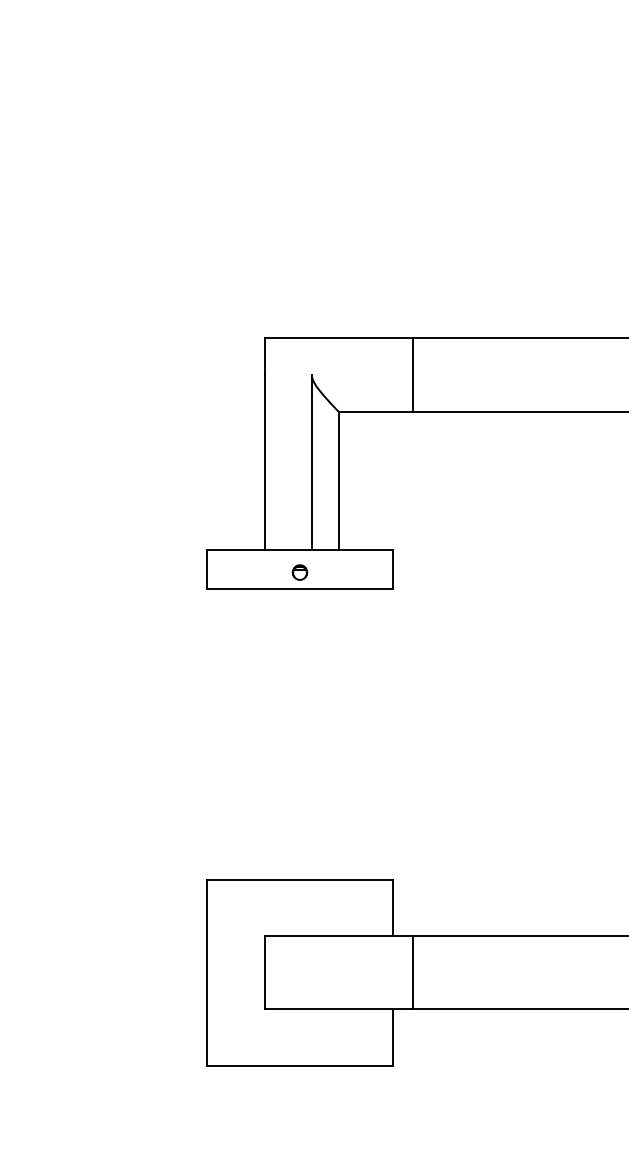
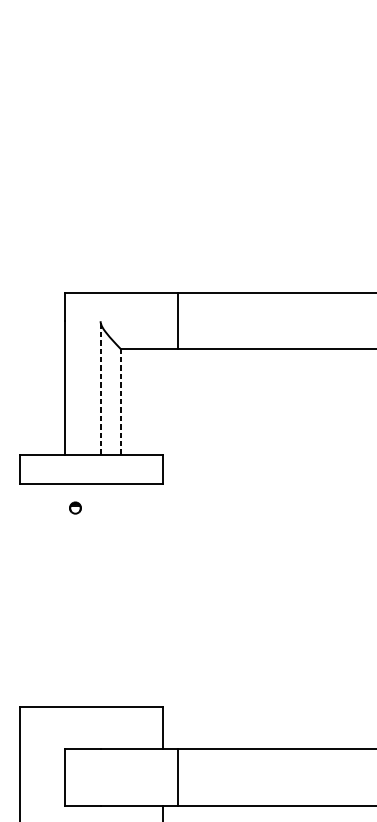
line: (311, 461) -> (100, 387), solid -> dashed
line: (338, 480) -> (120, 401), solid -> dashed
part: (299, 572) -> (75, 508), moved

